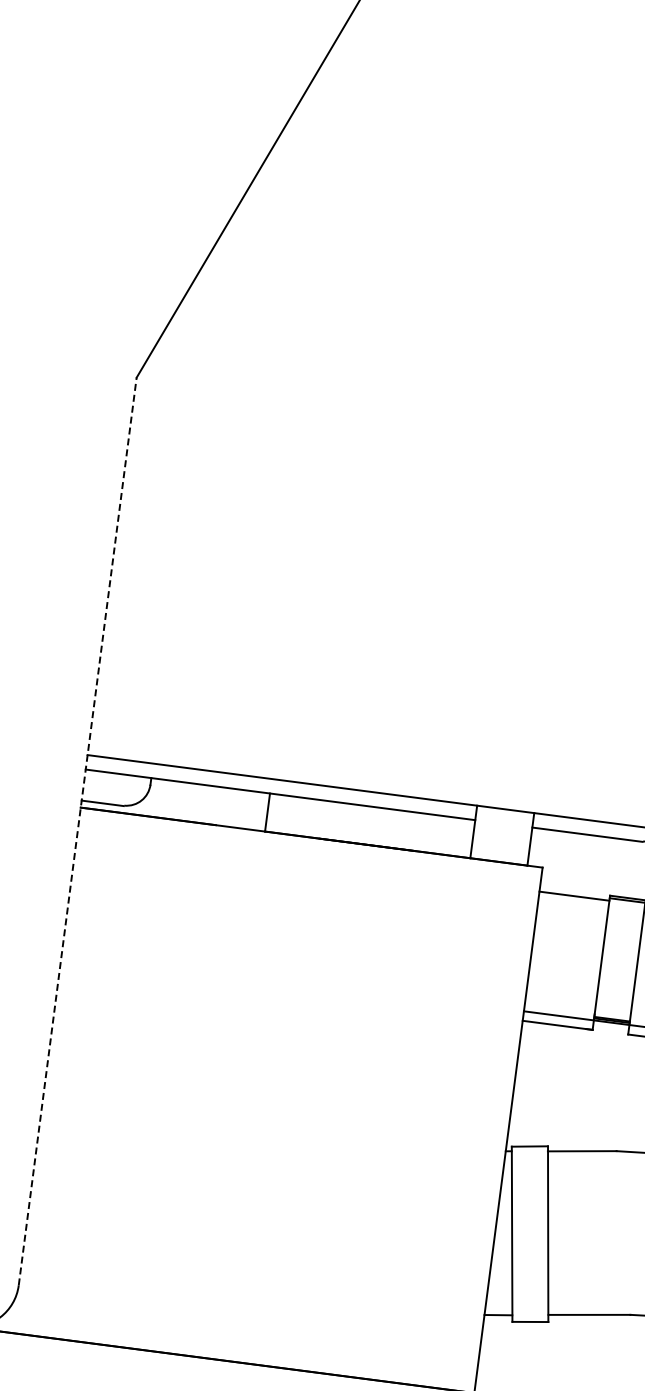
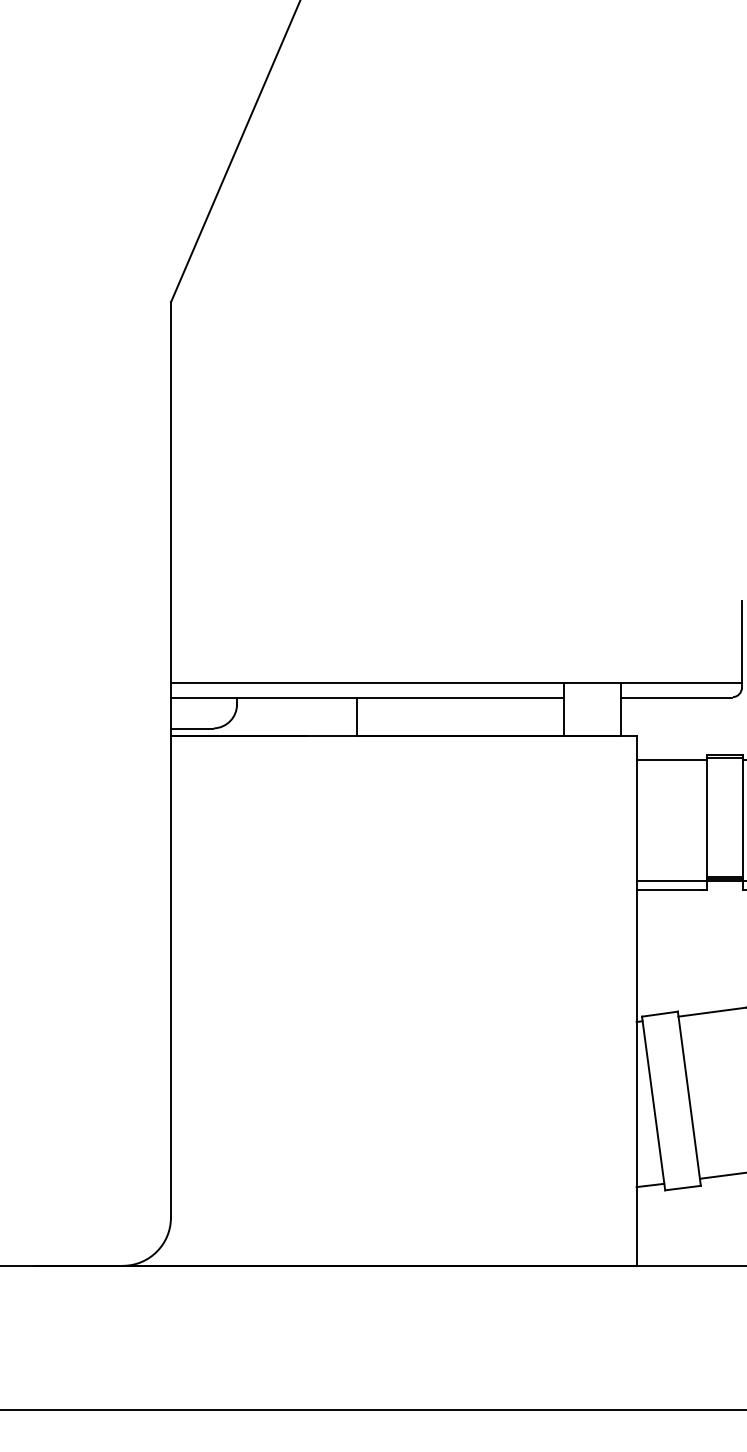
line: (77, 831) -> (170, 760), dashed -> solid

